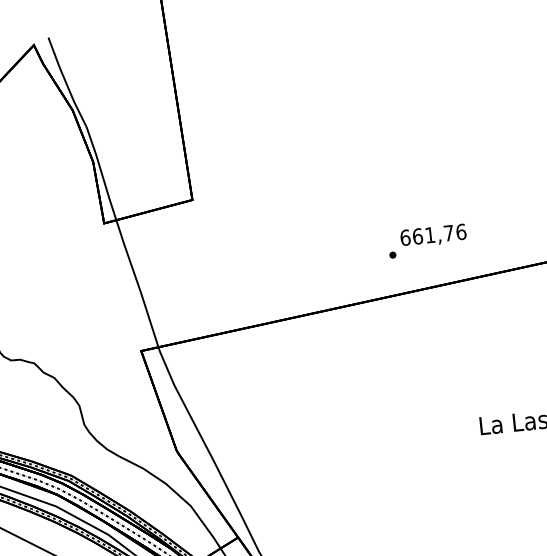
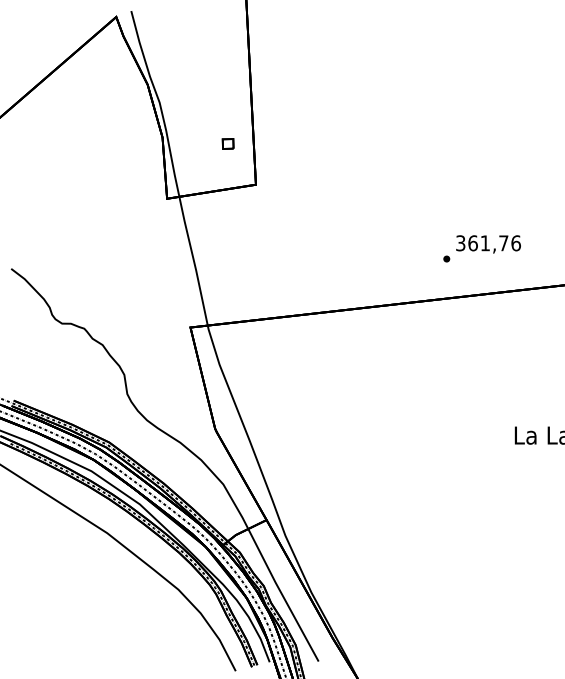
part: (159, 161) -> (227, 143), added
text: (405, 237) -> (460, 243), 661,76 -> 361,76

